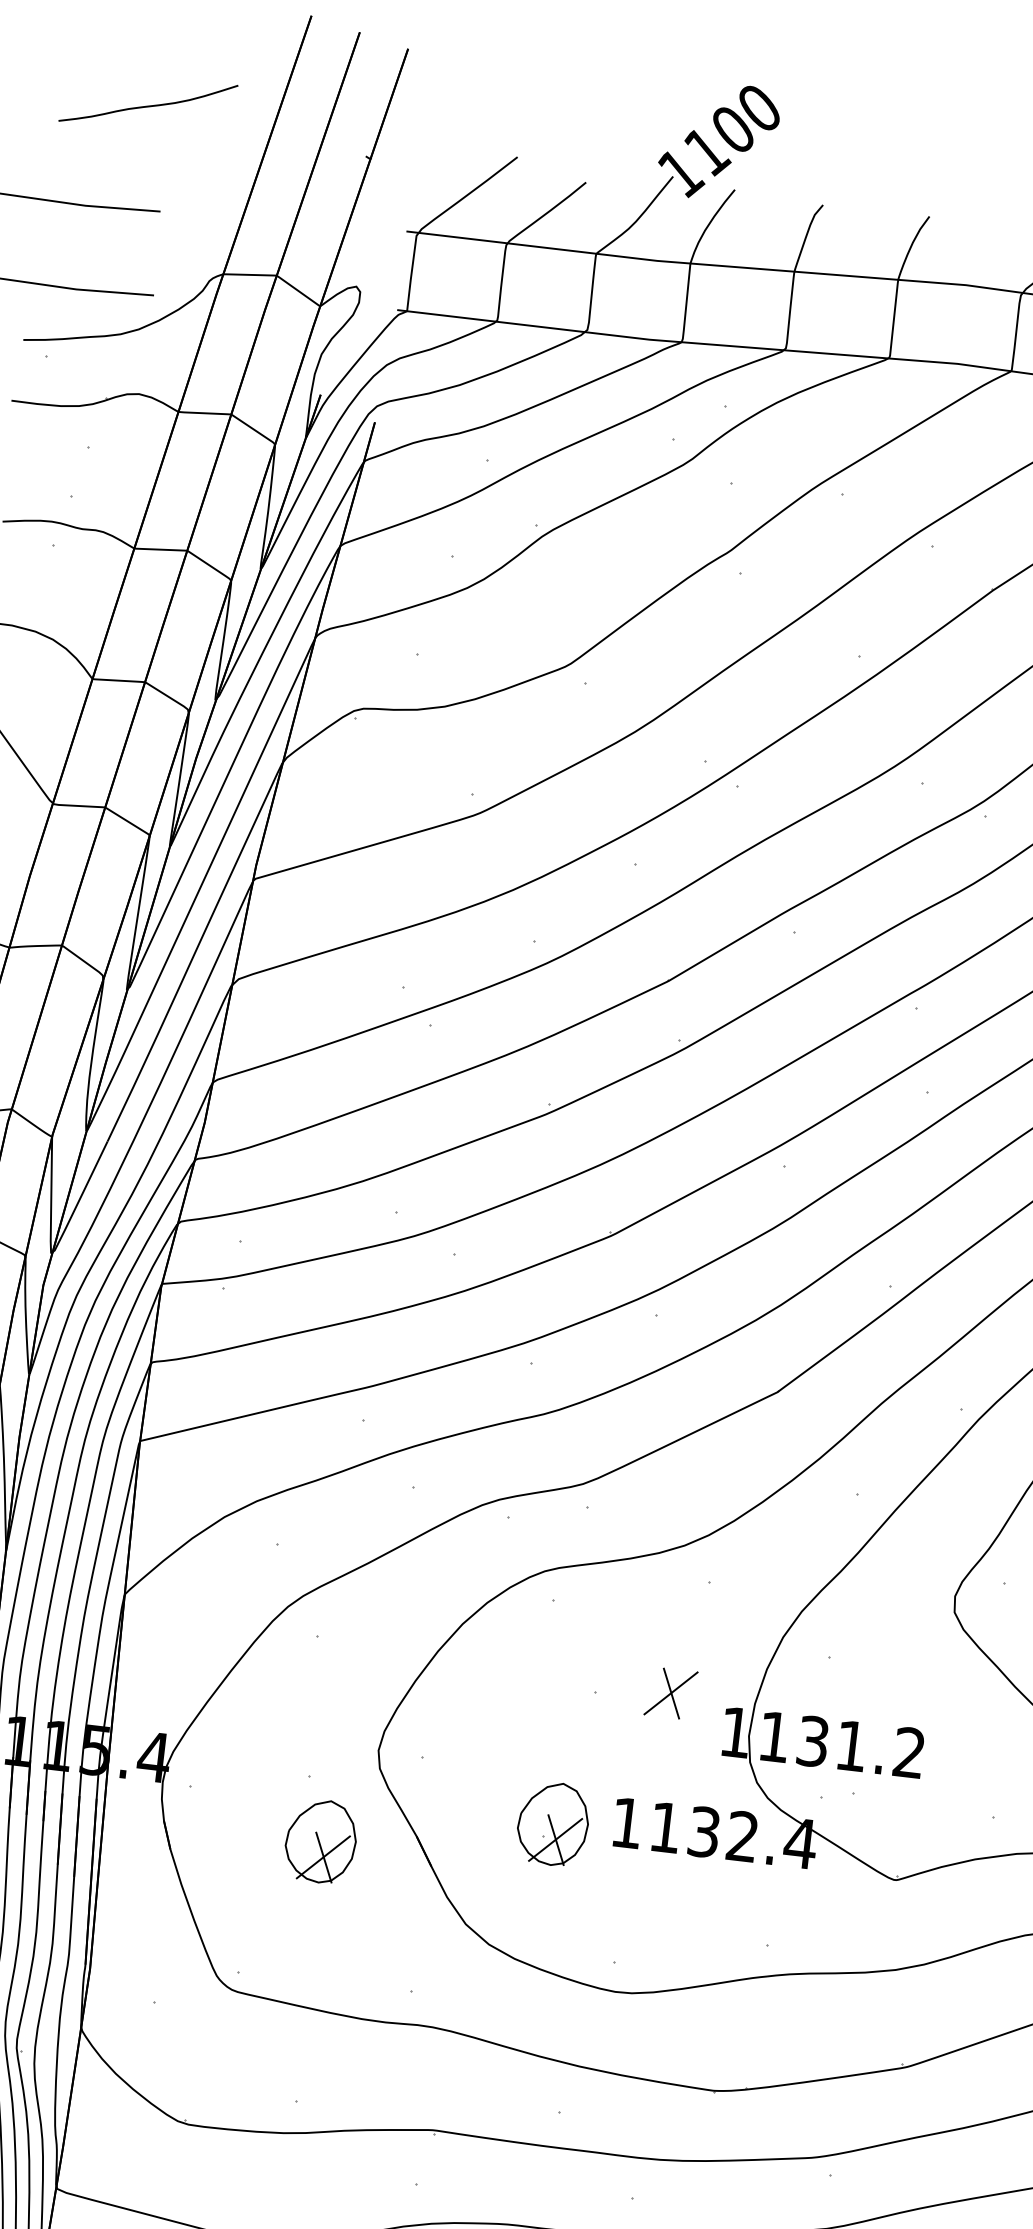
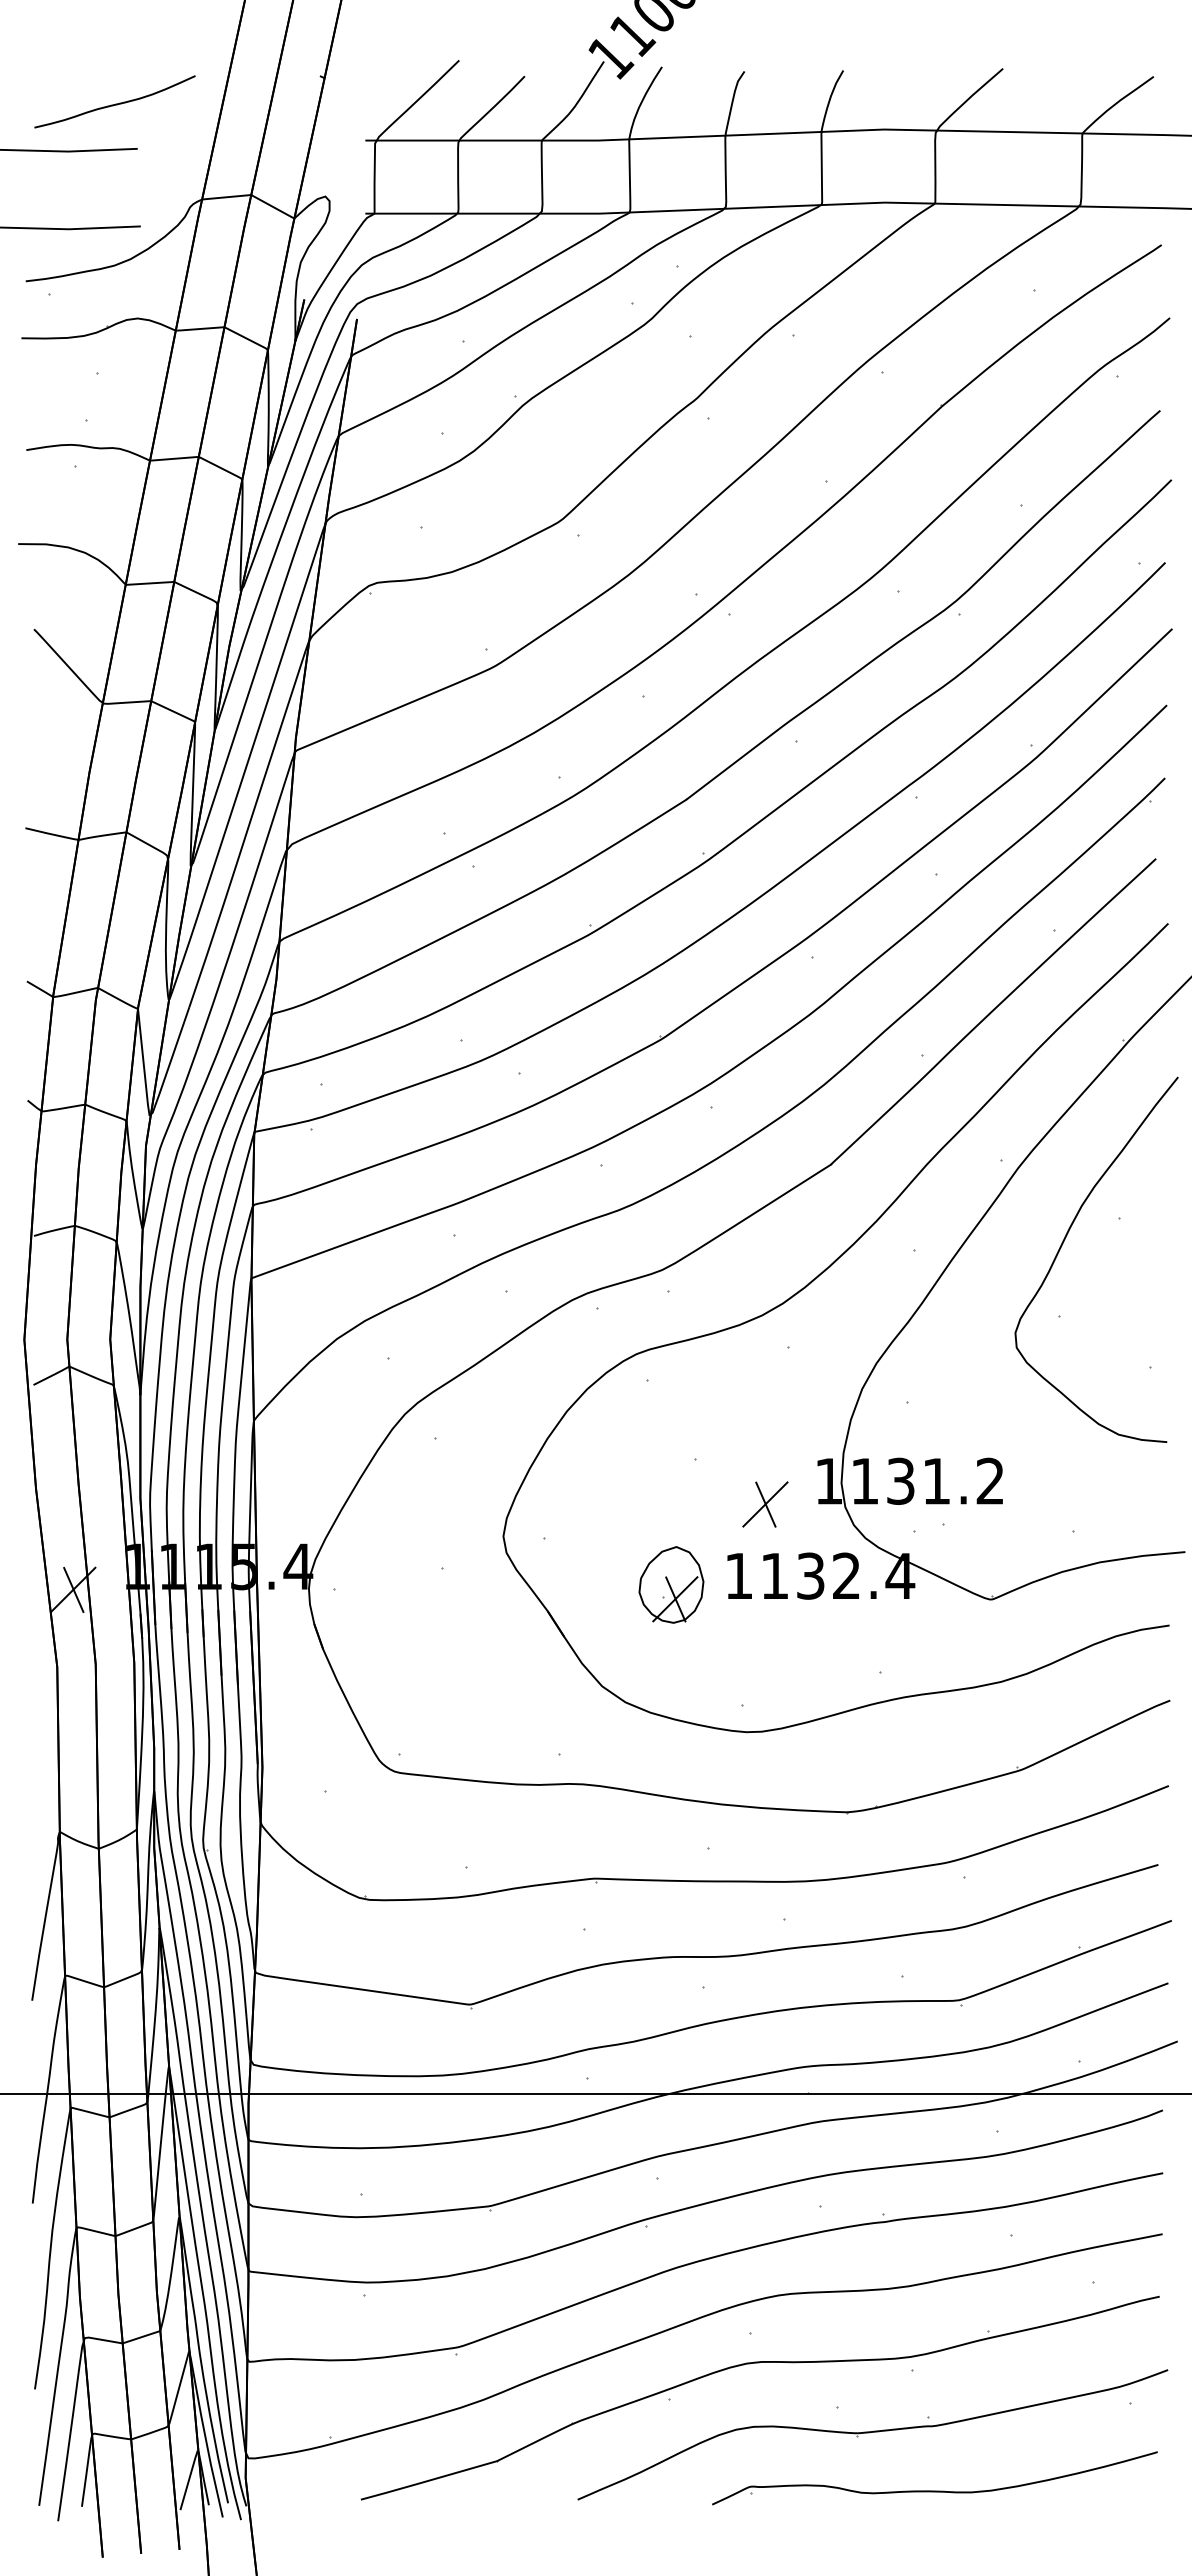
curve: (148, 105) -> (115, 103), moved
part: (671, 1693) -> (765, 1504), moved
part: (321, 1840) -> (460, 1625), removed

